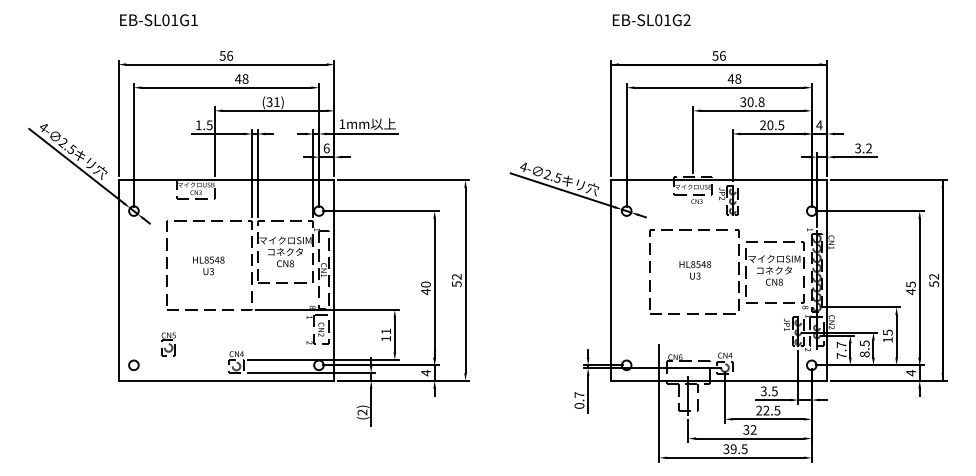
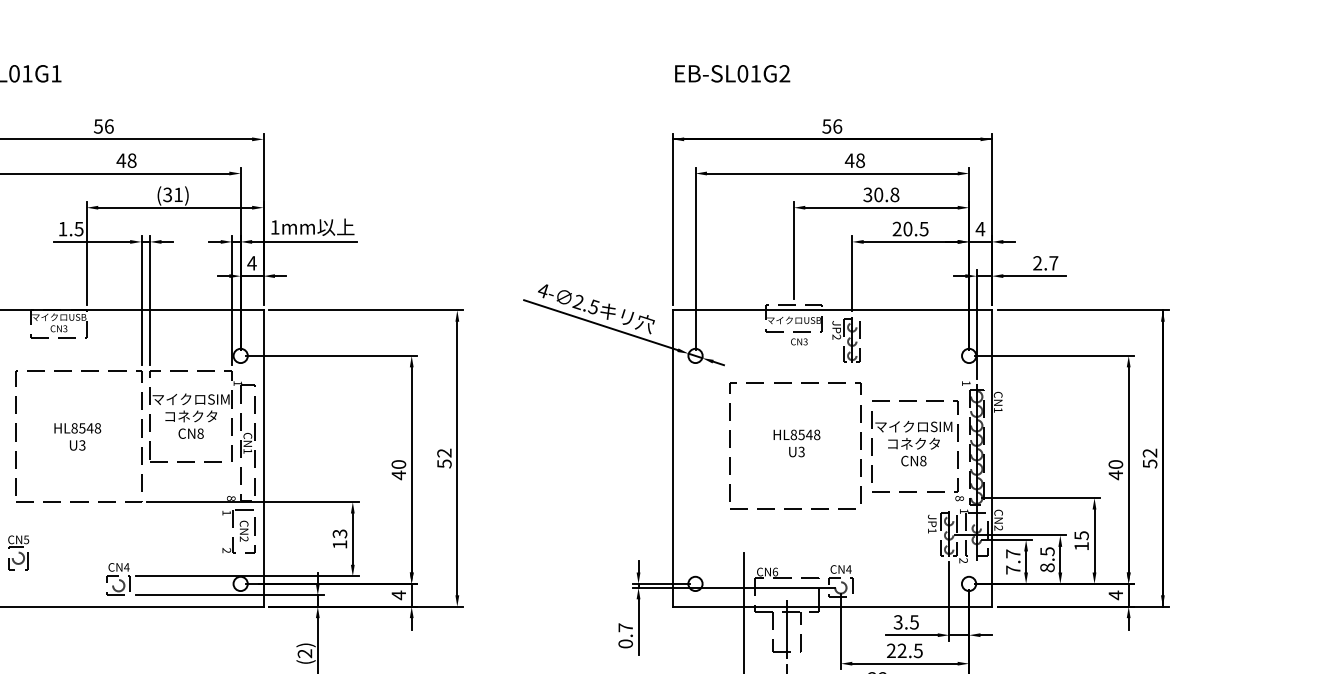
text: (326, 148) -> (251, 263), 6 -> 4
text: (863, 148) -> (1045, 263), 3.2 -> 2.7
text: (910, 284) -> (1115, 464), 45 -> 40
text: (386, 331) -> (340, 533), 11 -> 13

